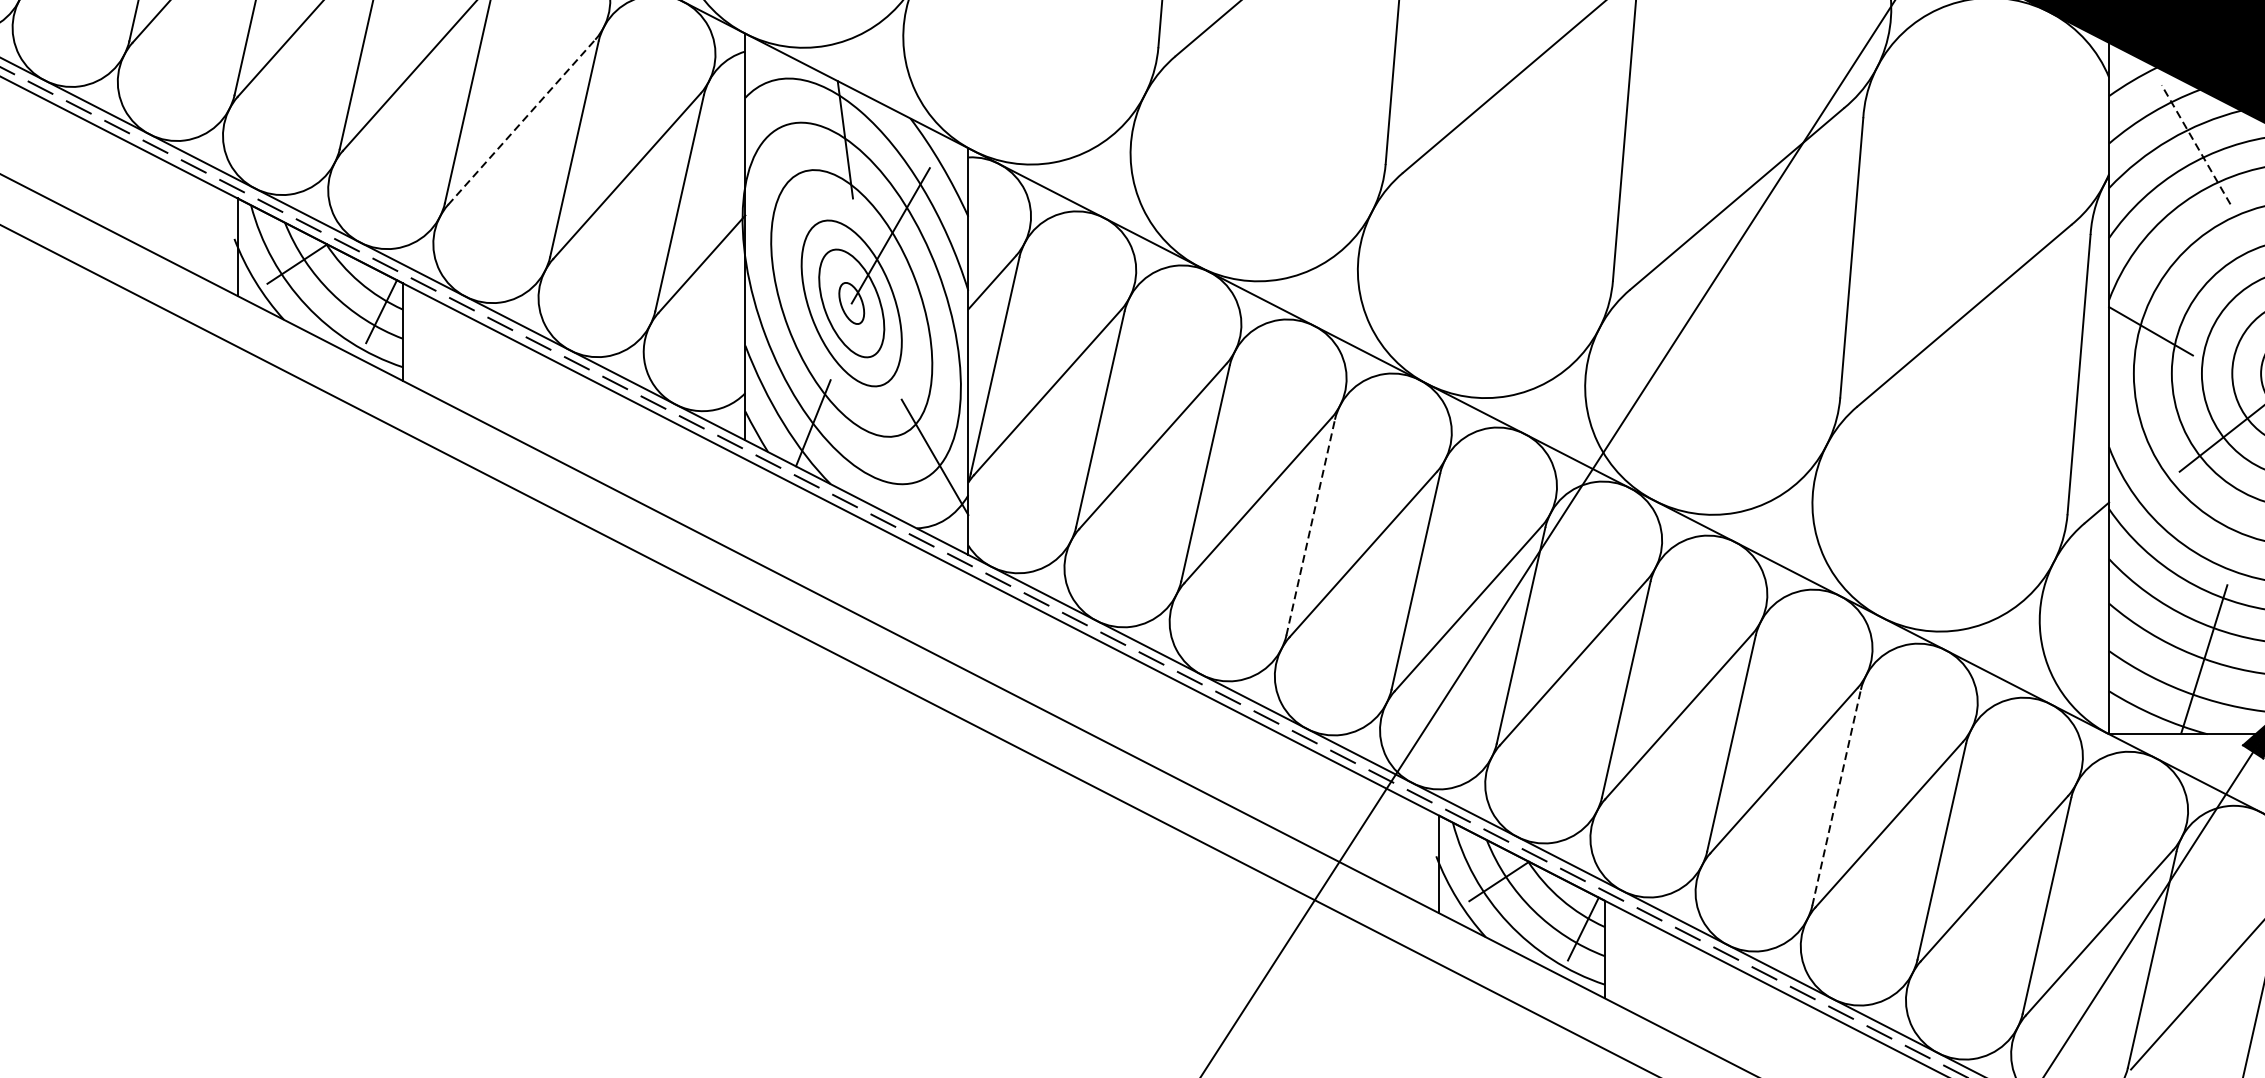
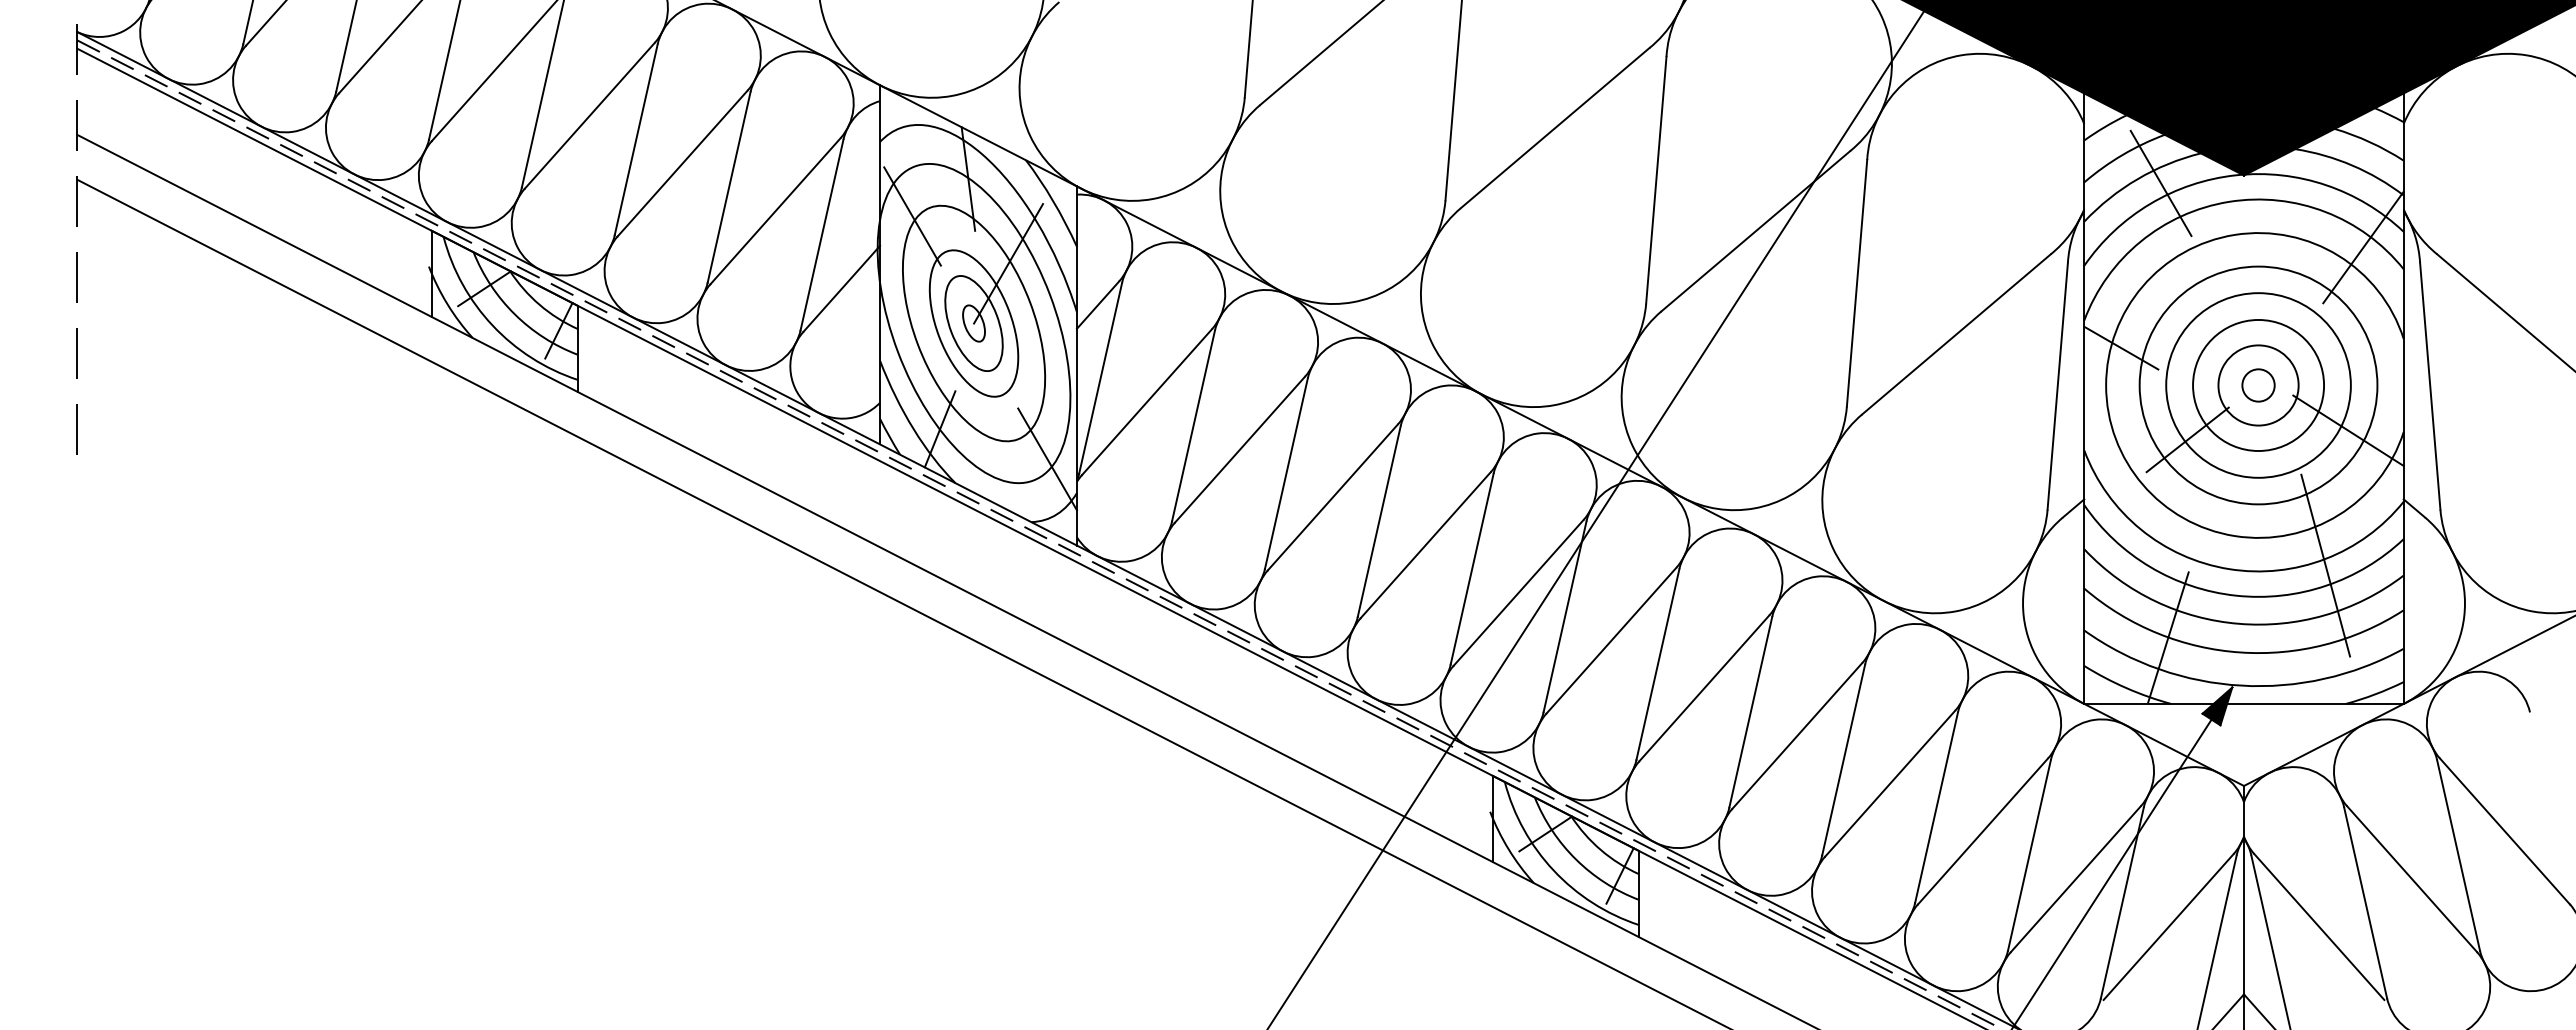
line: (521, 122) -> (682, 163), dashed -> solid
line: (2196, 144) -> (2161, 183), dashed -> solid
line: (782, 182) -> (912, 216), added
line: (1310, 527) -> (1379, 521), dashed -> solid
line: (1836, 798) -> (1843, 760), dashed -> solid

